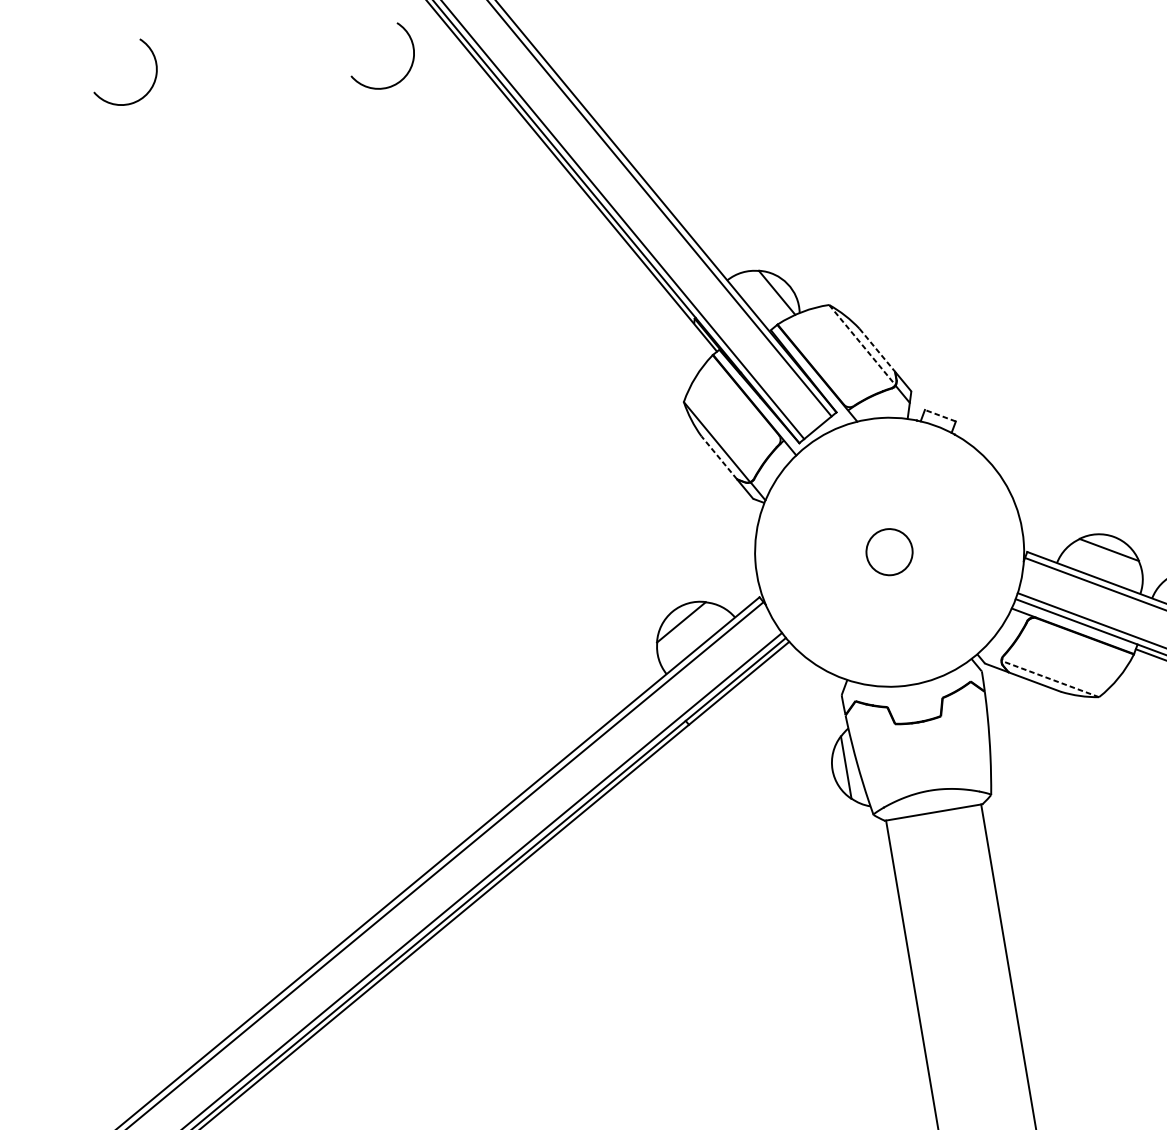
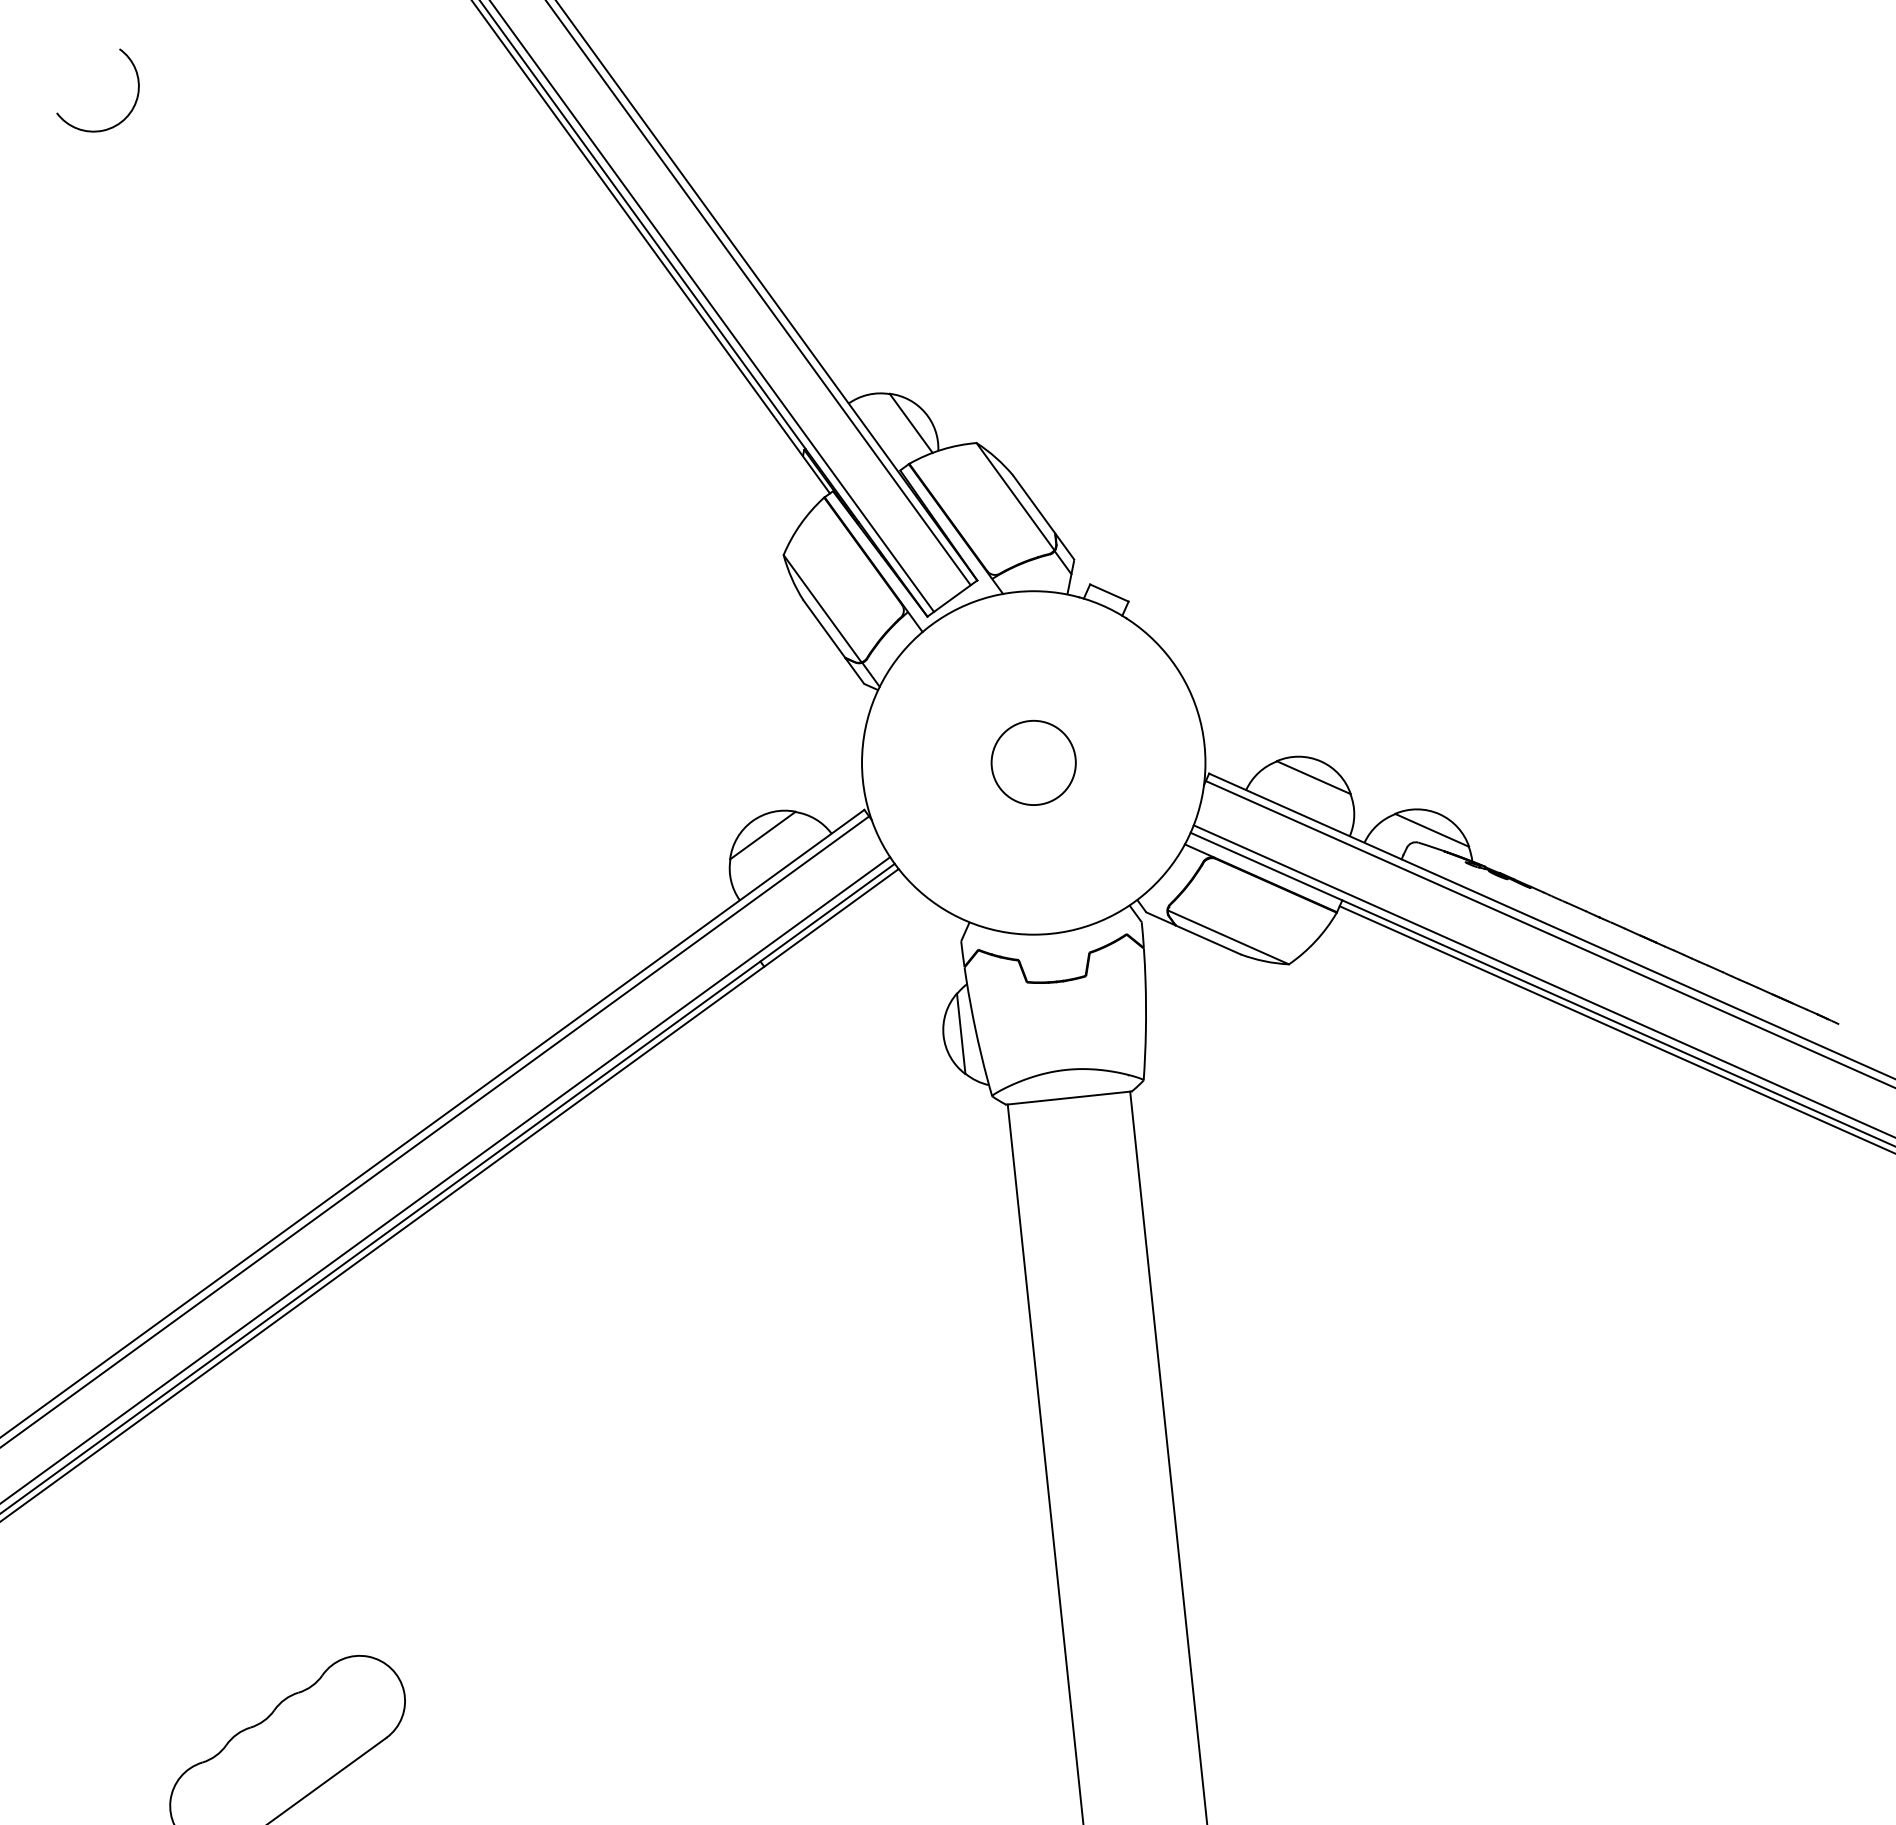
arc: (406, 73) -> (456, 114), removed
line: (862, 345) -> (1015, 497), dashed -> solid
line: (877, 350) -> (1034, 504), dashed -> solid
line: (939, 415) -> (1108, 592), dashed -> solid
line: (718, 457) -> (823, 628), dashed -> solid
circle: (889, 551) -> (1033, 762), size x1.43
line: (1050, 679) -> (1228, 937), dashed -> solid

